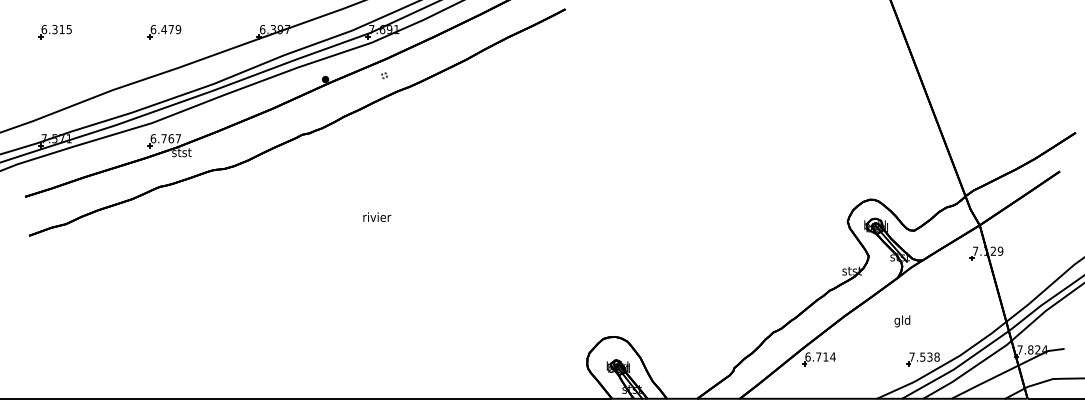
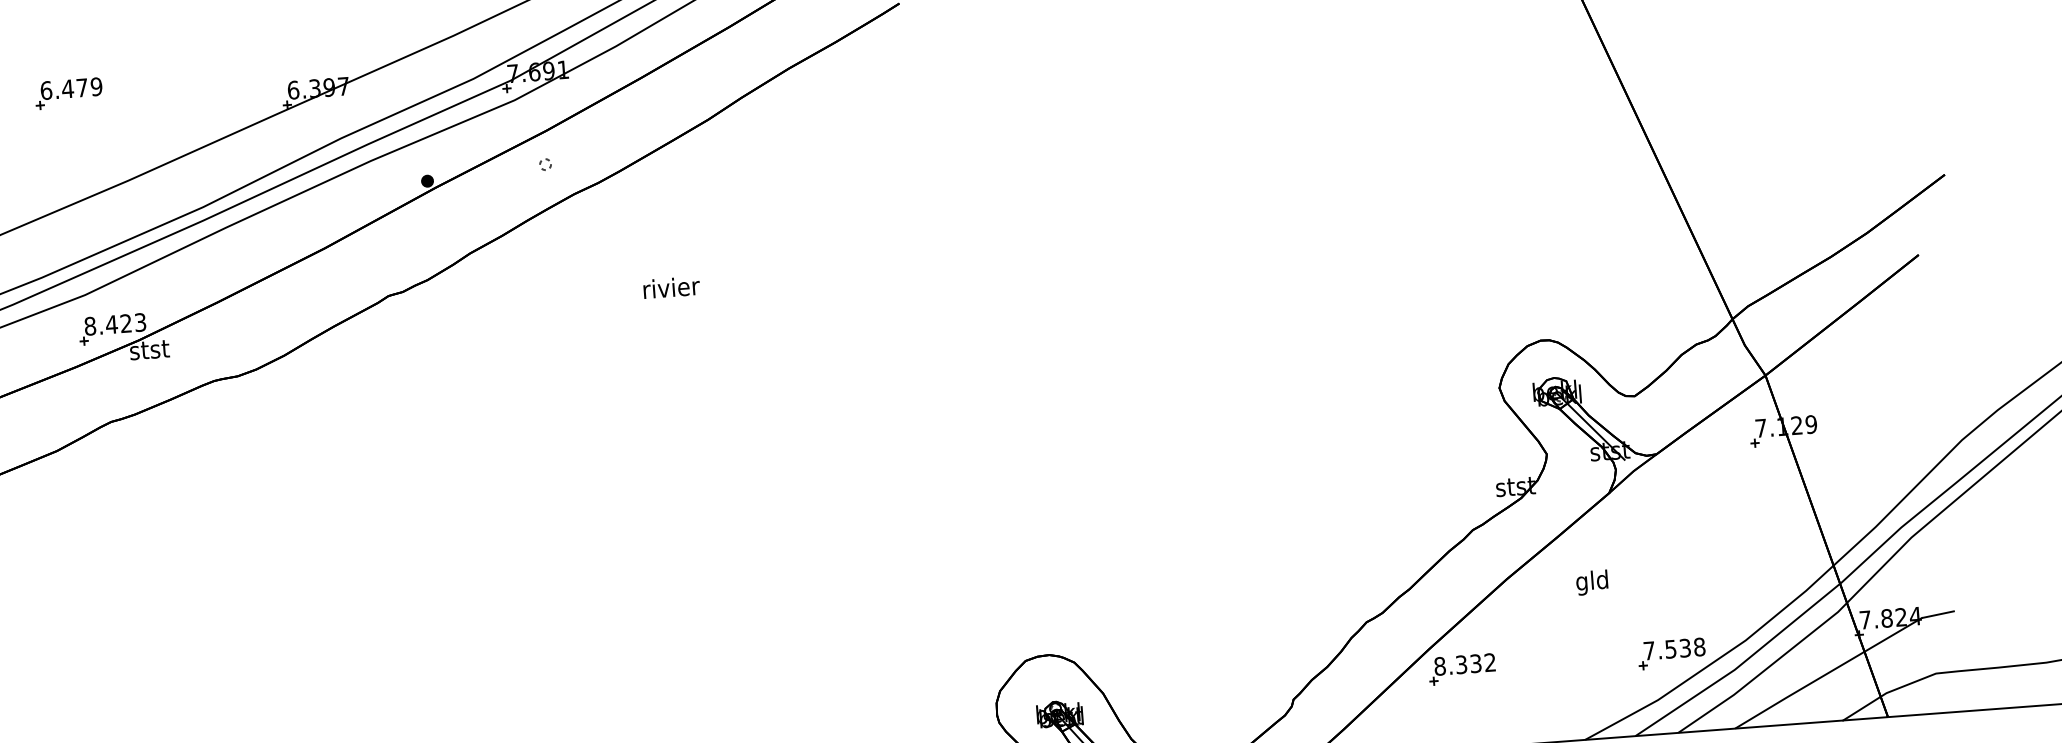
part: (164, 32) -> (68, 94), moved
text: (165, 138) -> (114, 323), 6.767 -> 8.423
text: (377, 216) -> (672, 286), moved
text: (902, 321) -> (1592, 583), moved
text: (820, 356) -> (1464, 663), 6.714 -> 8.332

